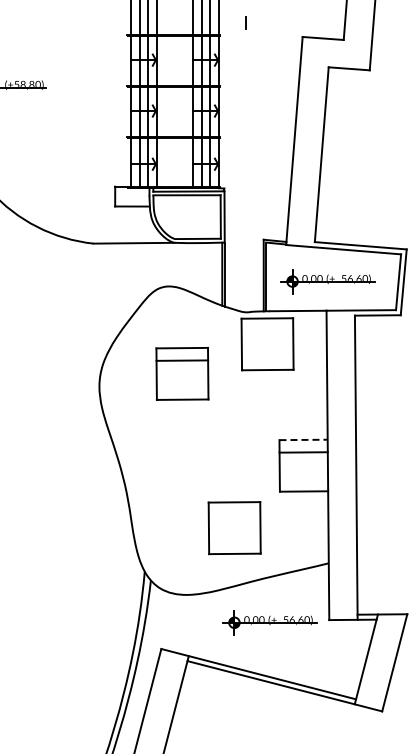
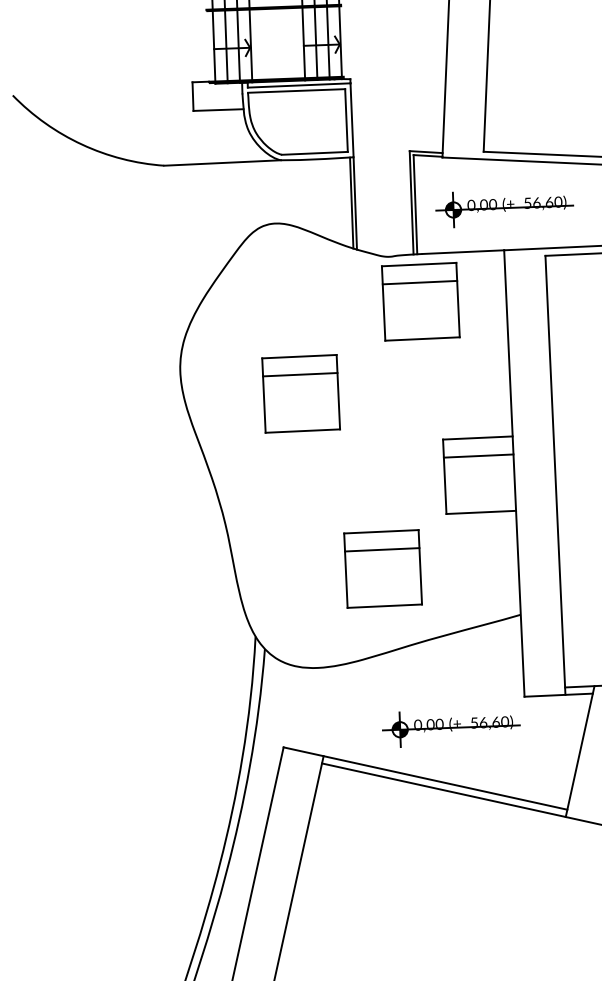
line: (267, 330) -> (419, 281), added
part: (182, 373) -> (301, 393), moved
line: (304, 439) -> (479, 437), dashed -> solid
line: (234, 514) -> (382, 549), added
part: (269, 622) -> (450, 727), moved

